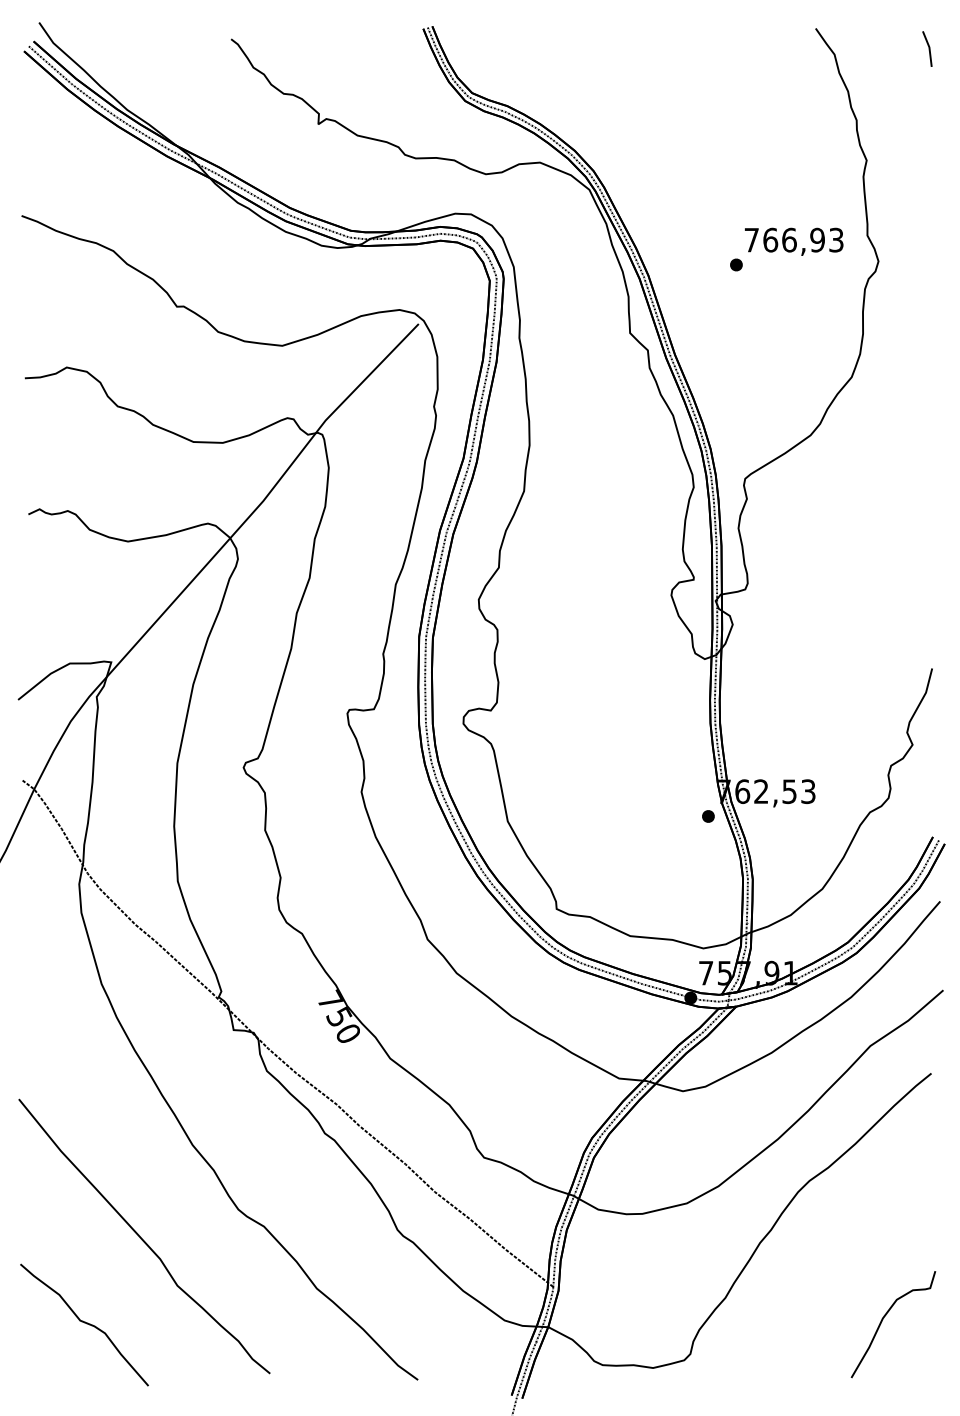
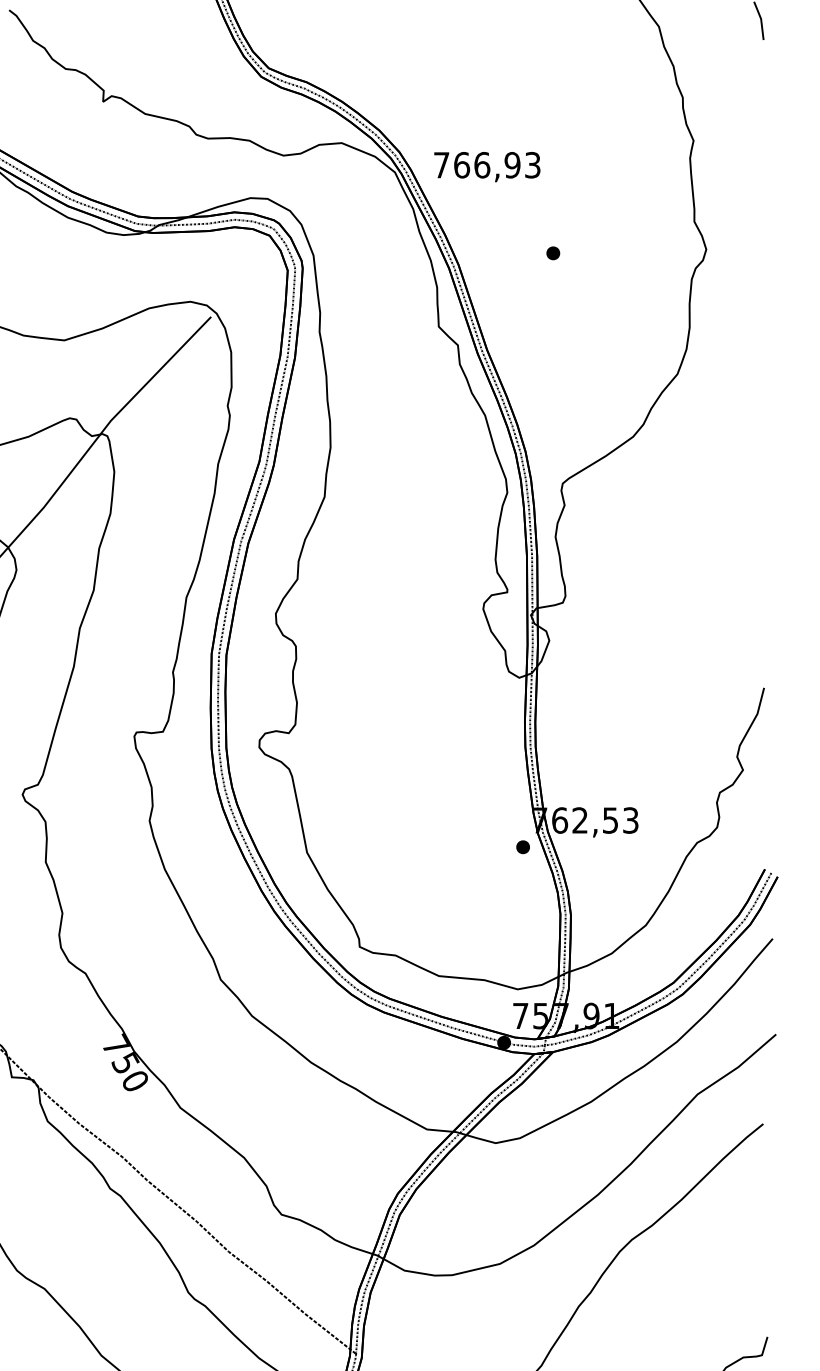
text: (794, 241) -> (487, 166), moved

